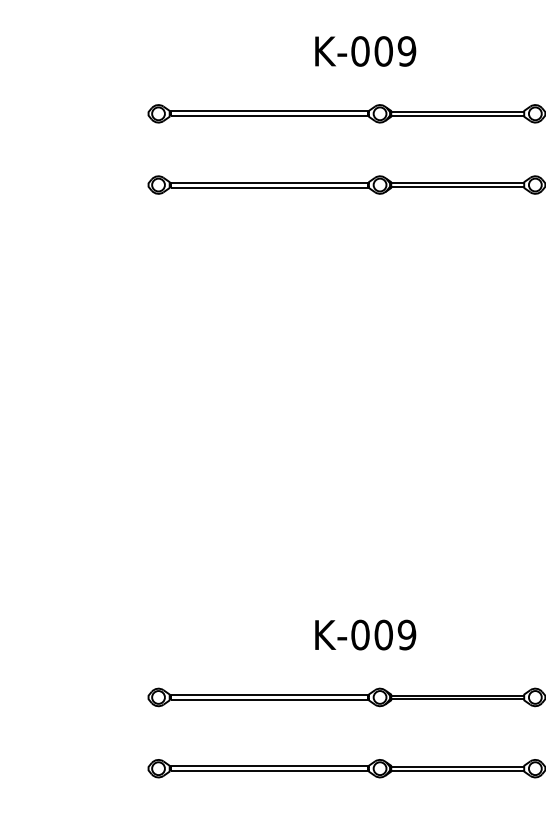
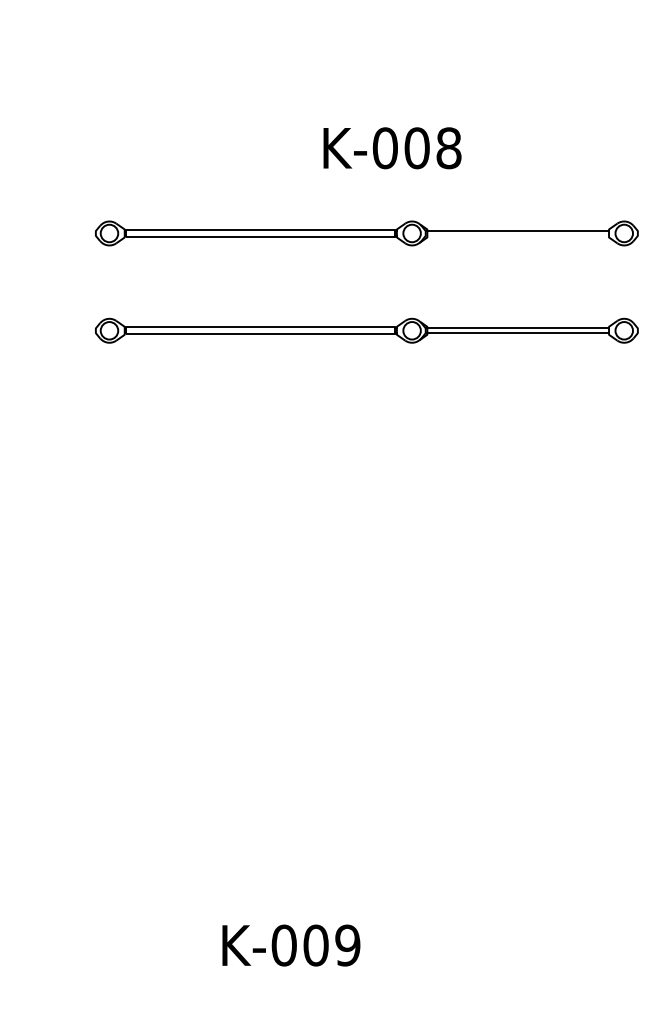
text: (406, 51) -> (448, 148), K-009 -> K-008
line: (457, 115) -> (517, 235), removed
text: (365, 634) -> (291, 944), moved

